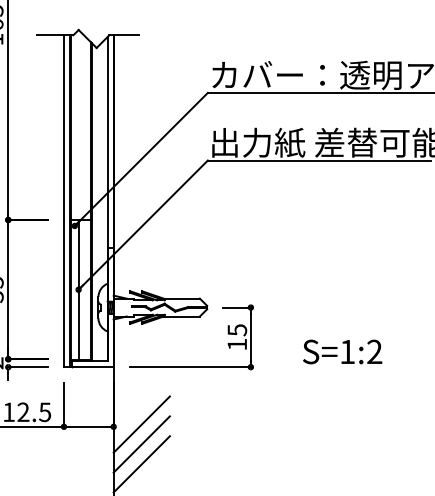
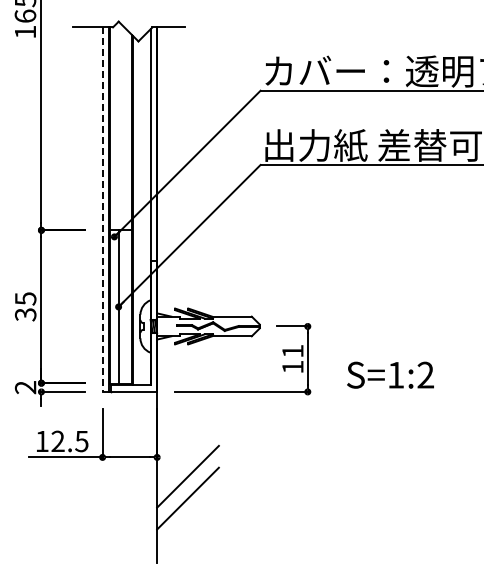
line: (63, 201) -> (102, 210), solid -> dashed
text: (236, 330) -> (292, 351), 15 -> 11
text: (342, 351) -> (390, 374), moved
line: (141, 424) -> (187, 454), removed

